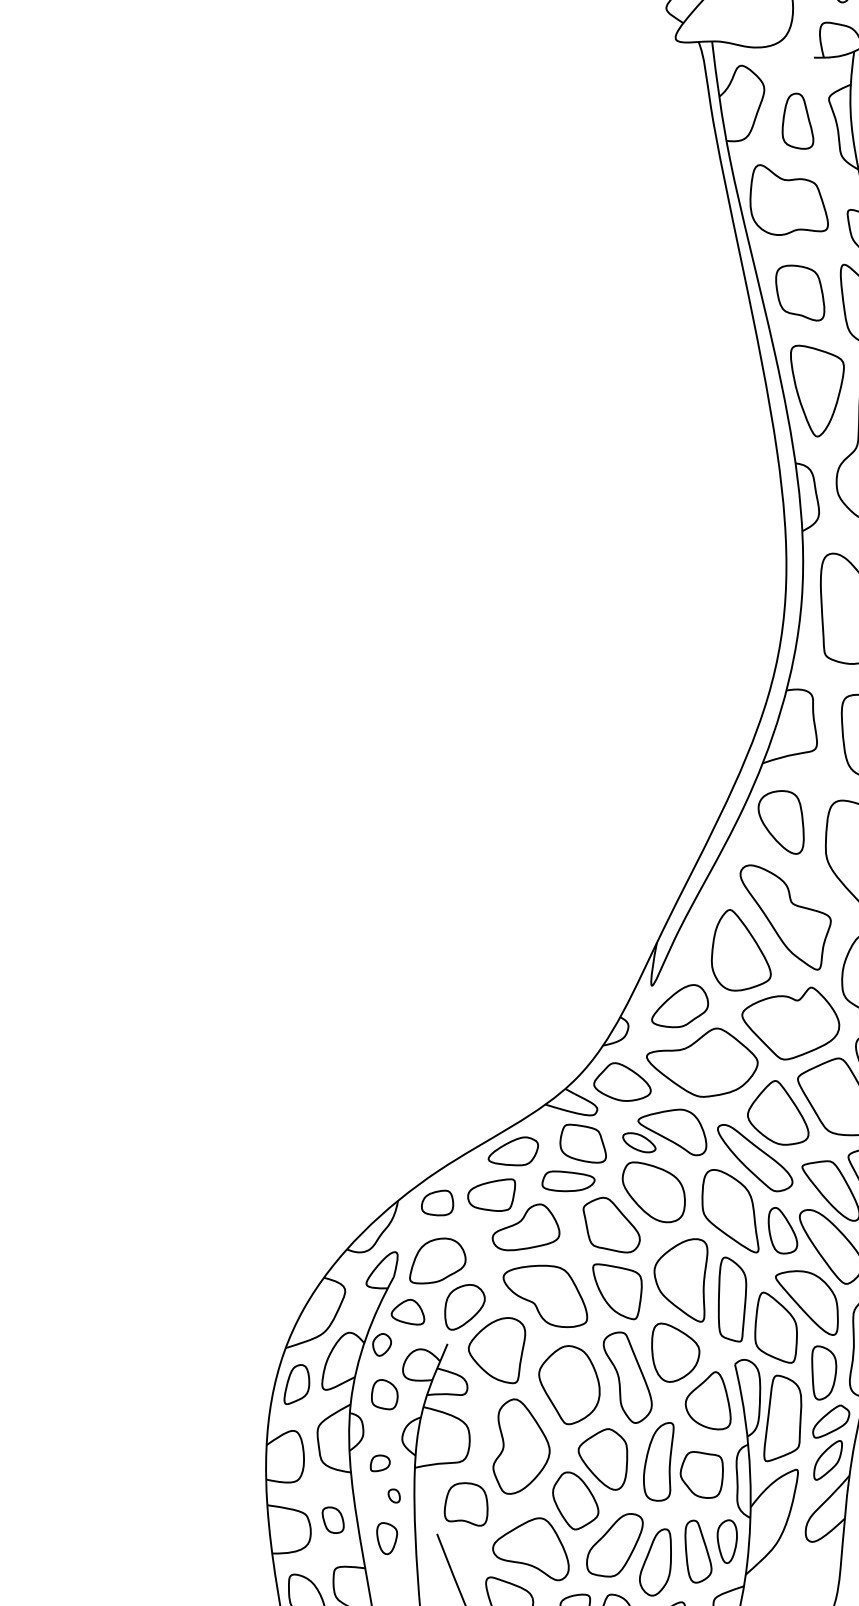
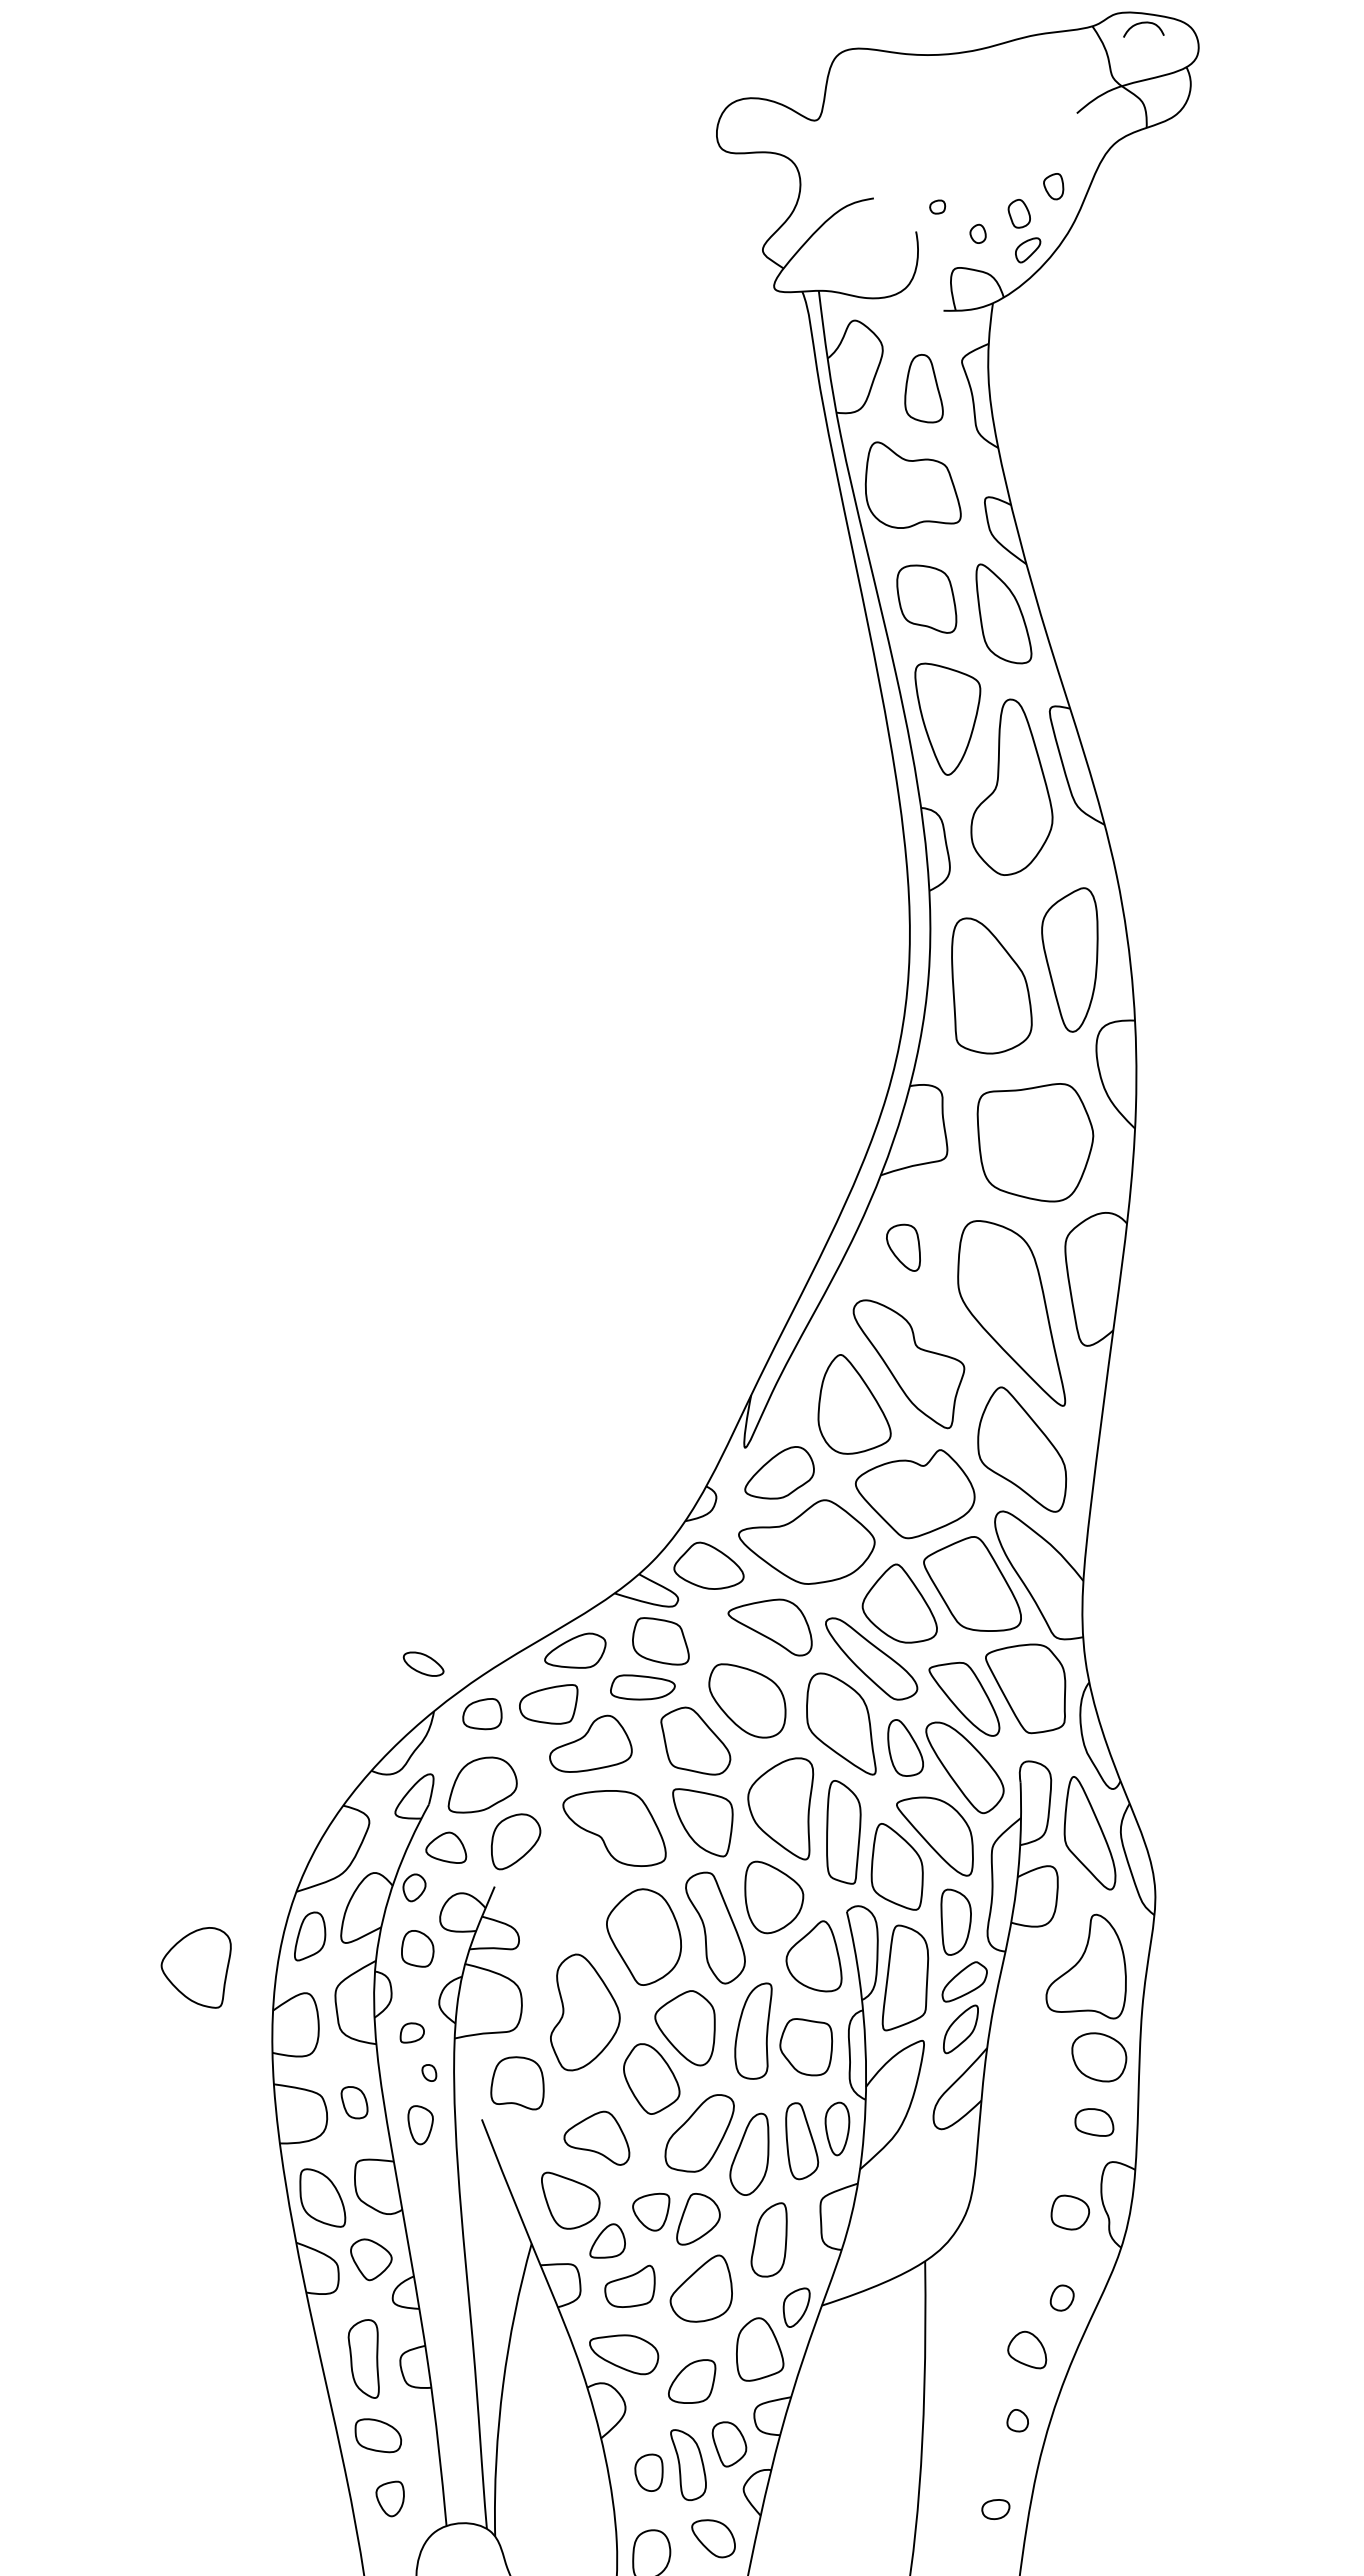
part: (781, 822) -> (903, 1247), size x0.6
part: (639, 1142) -> (423, 1663), moved
part: (496, 1350) -> (195, 1967), moved
part: (530, 1549) -> (596, 2138), size x0.7

